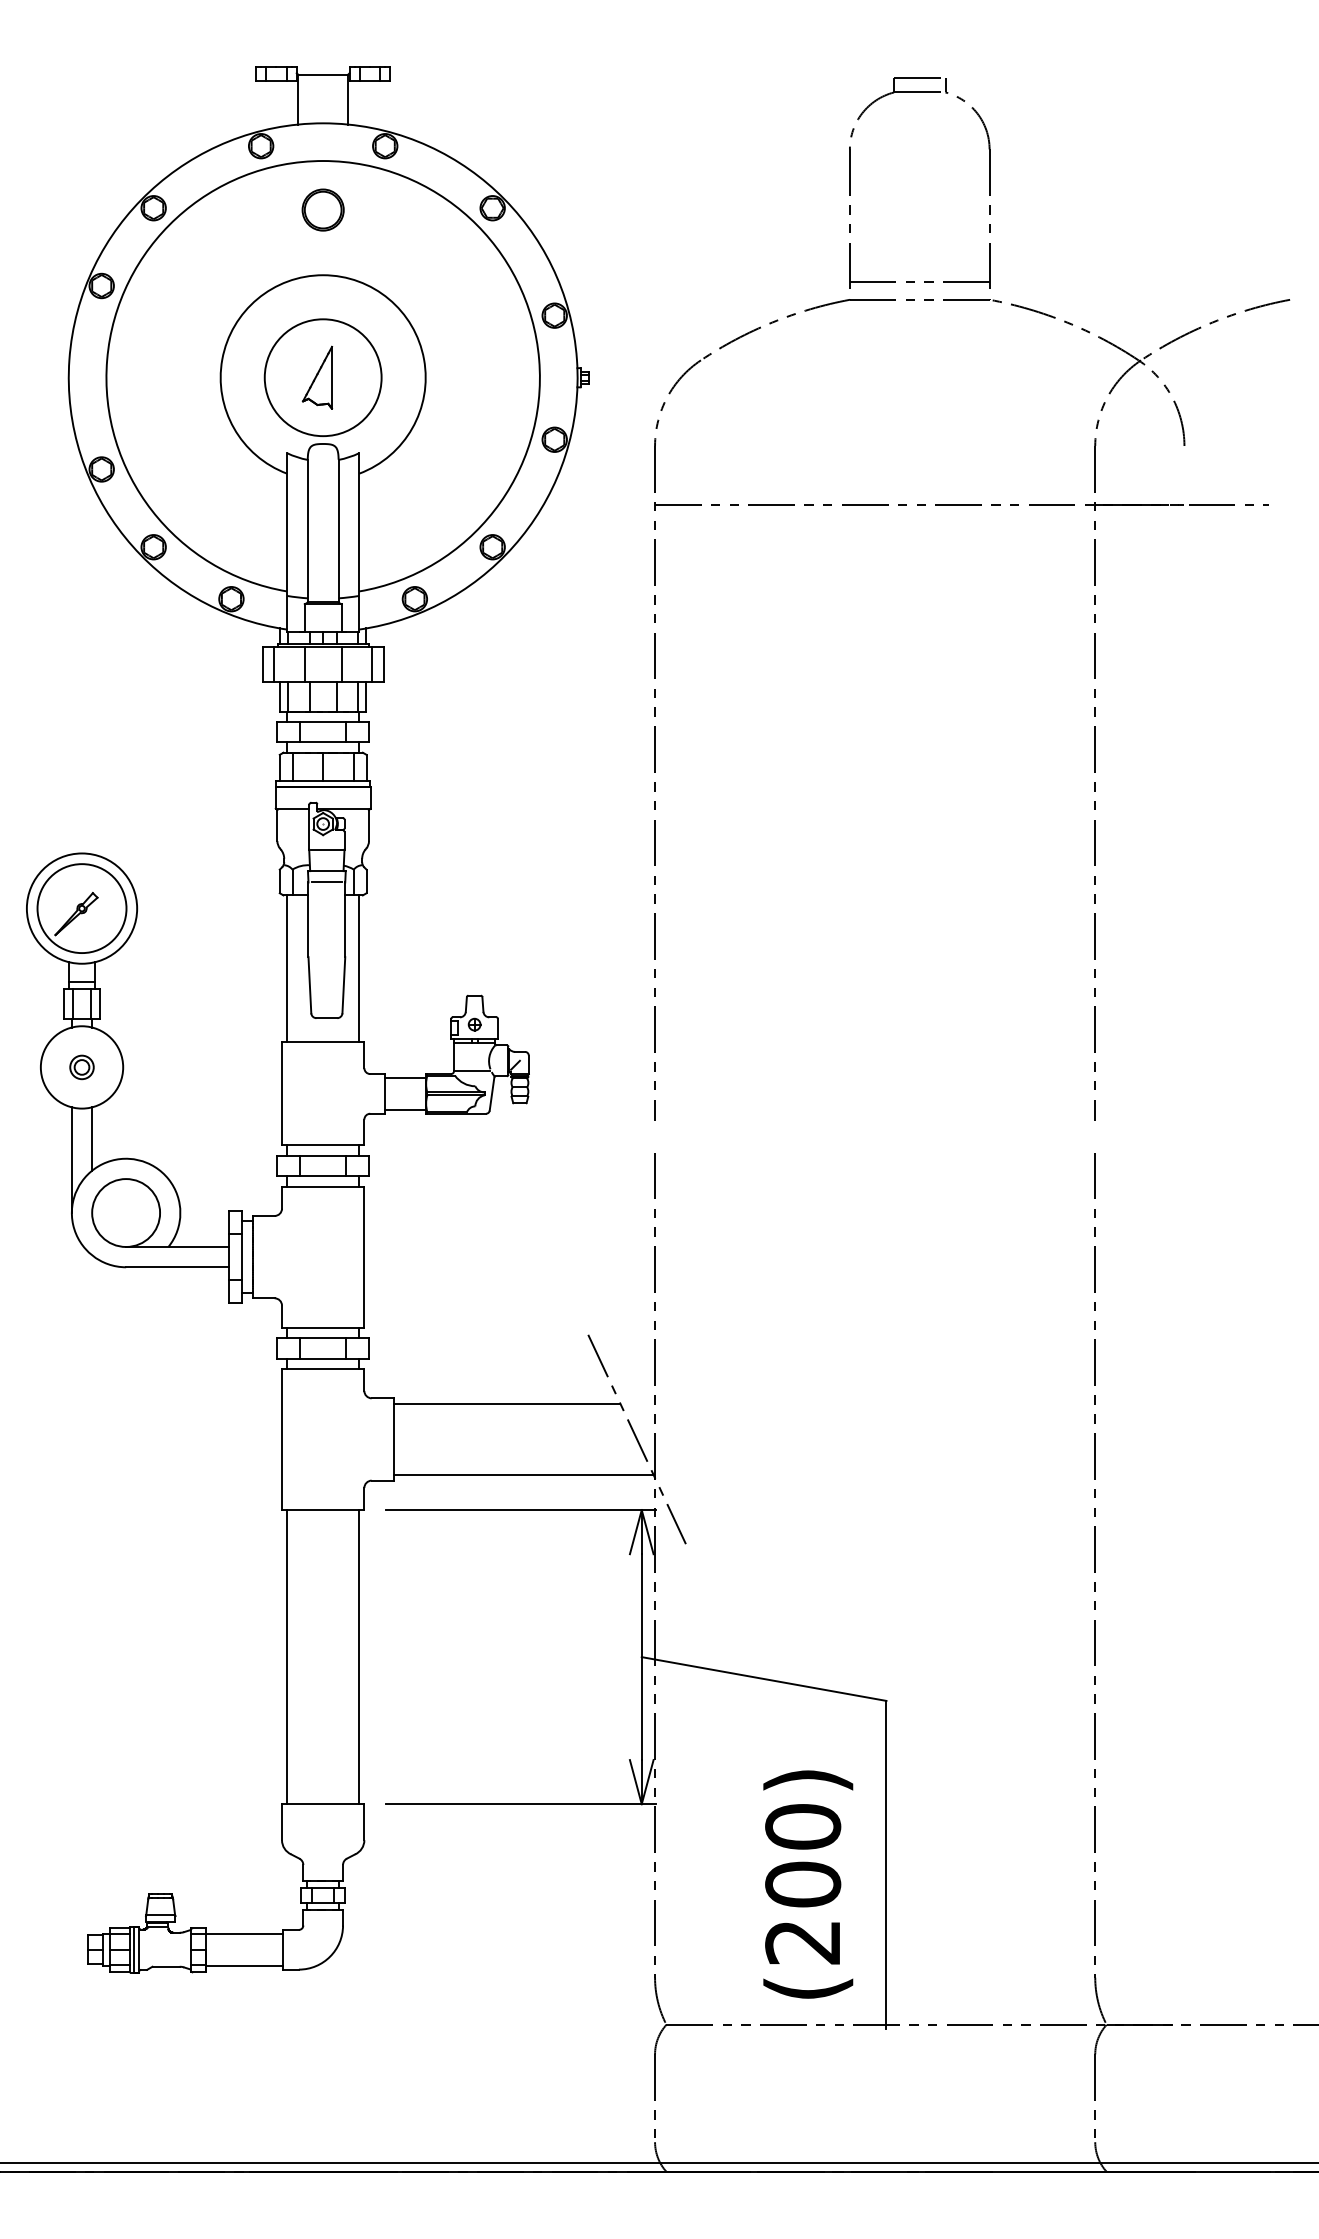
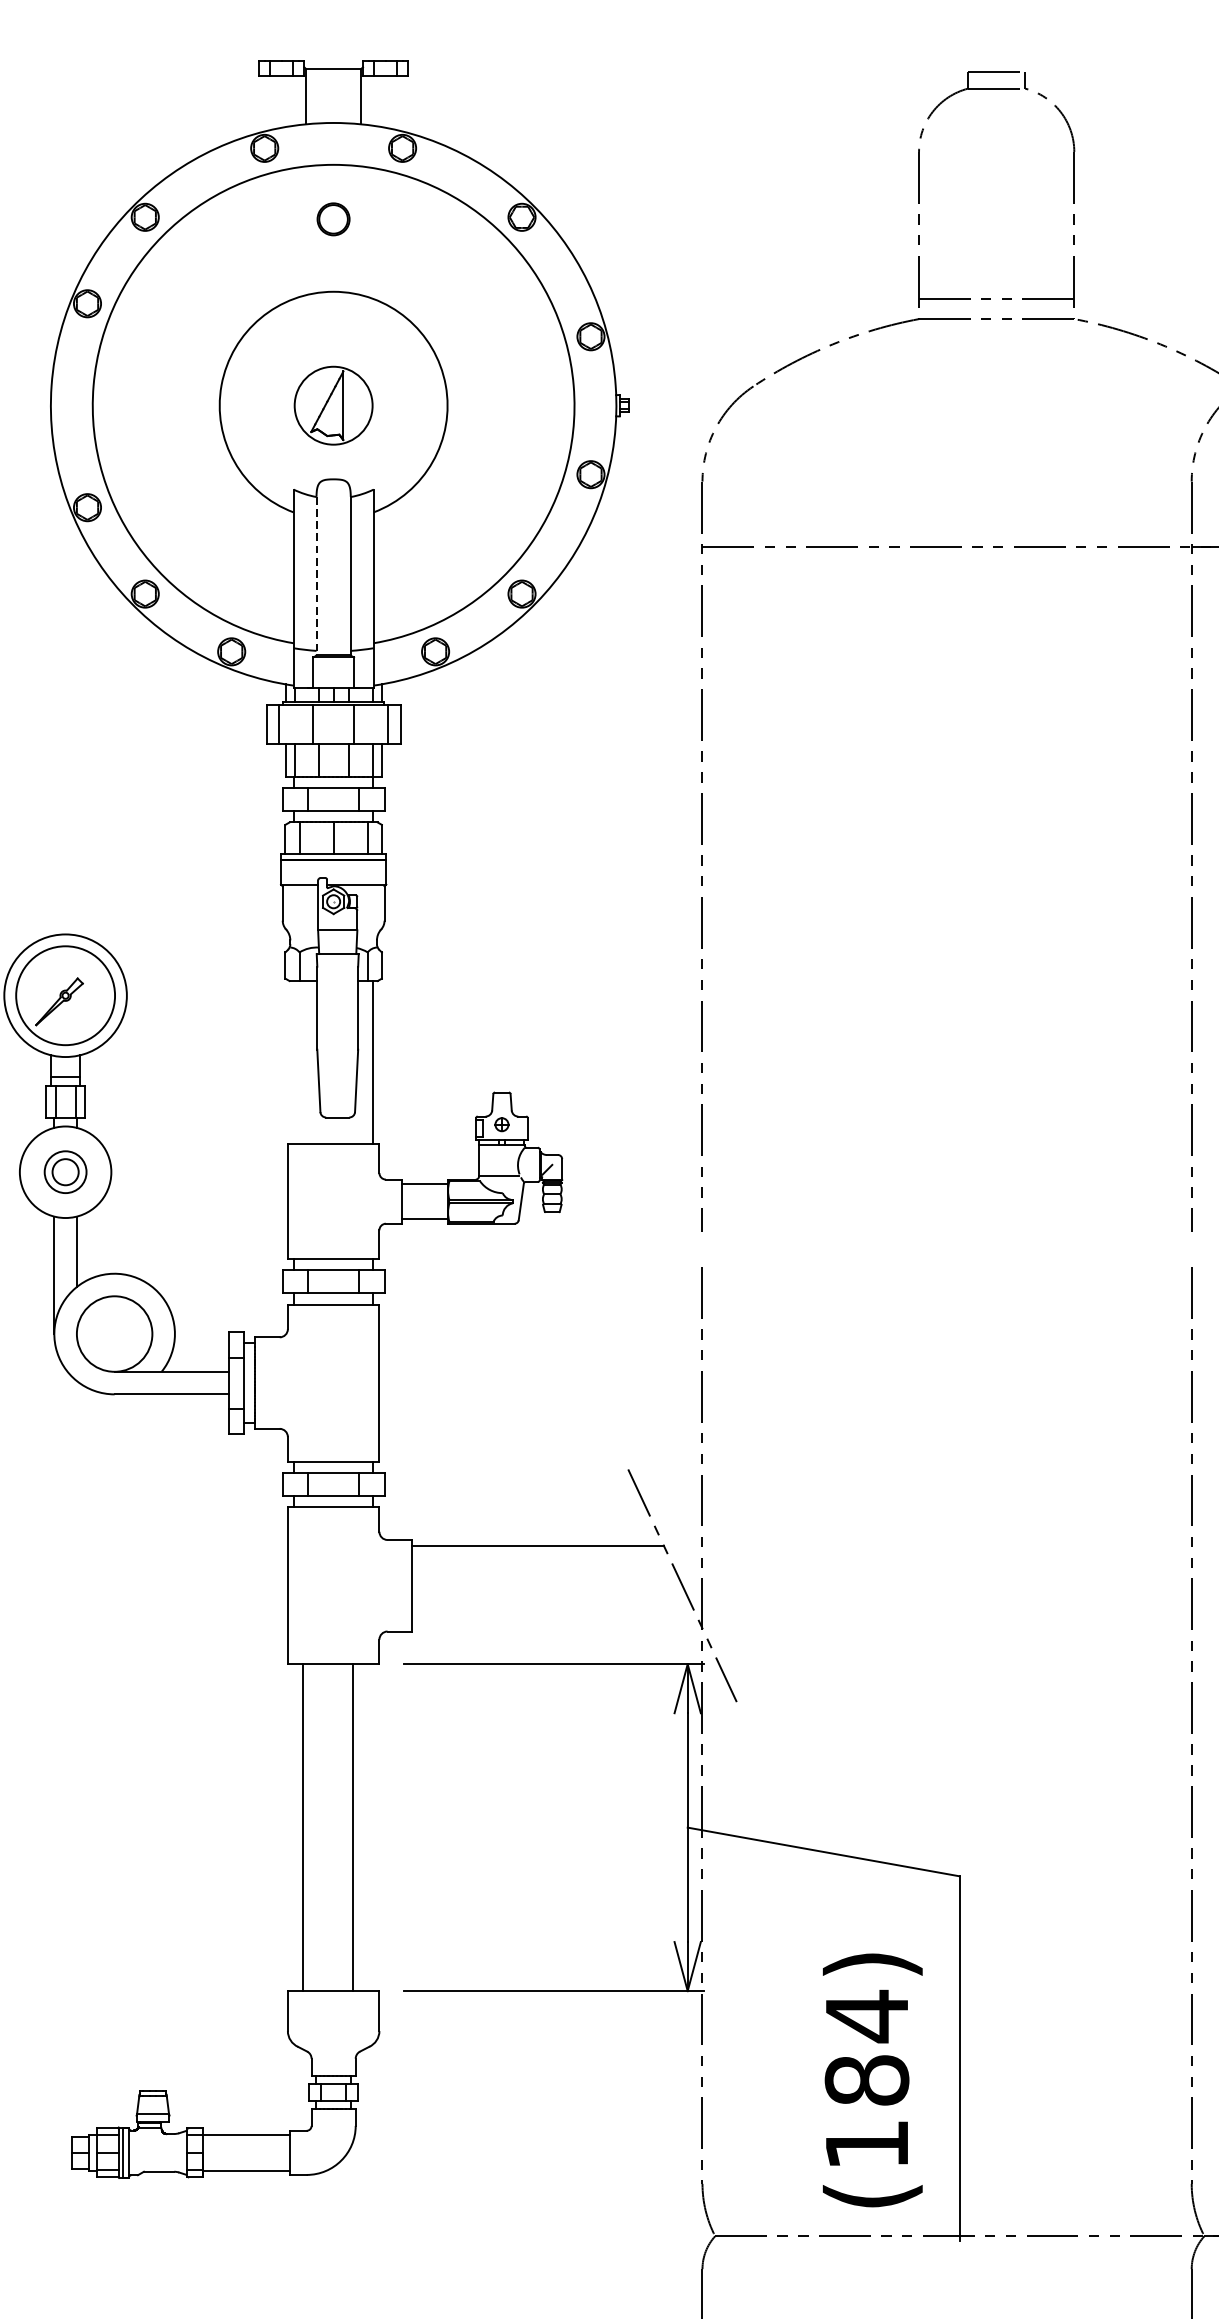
part: (322, 209) -> (332, 218), size x0.7
circle: (322, 377) -> (332, 405), size x0.6
line: (307, 531) -> (316, 576), solid -> dashed
line: (326, 882) -> (337, 966), removed
line: (287, 968) -> (293, 1062), removed
part: (81, 1067) -> (65, 1172), size x1.6
line: (523, 1475) -> (556, 1625), removed
line: (287, 1657) -> (352, 1828), moved
line: (358, 1657) -> (302, 1828), moved
text: (803, 1883) -> (867, 2079), (200) -> (184)

